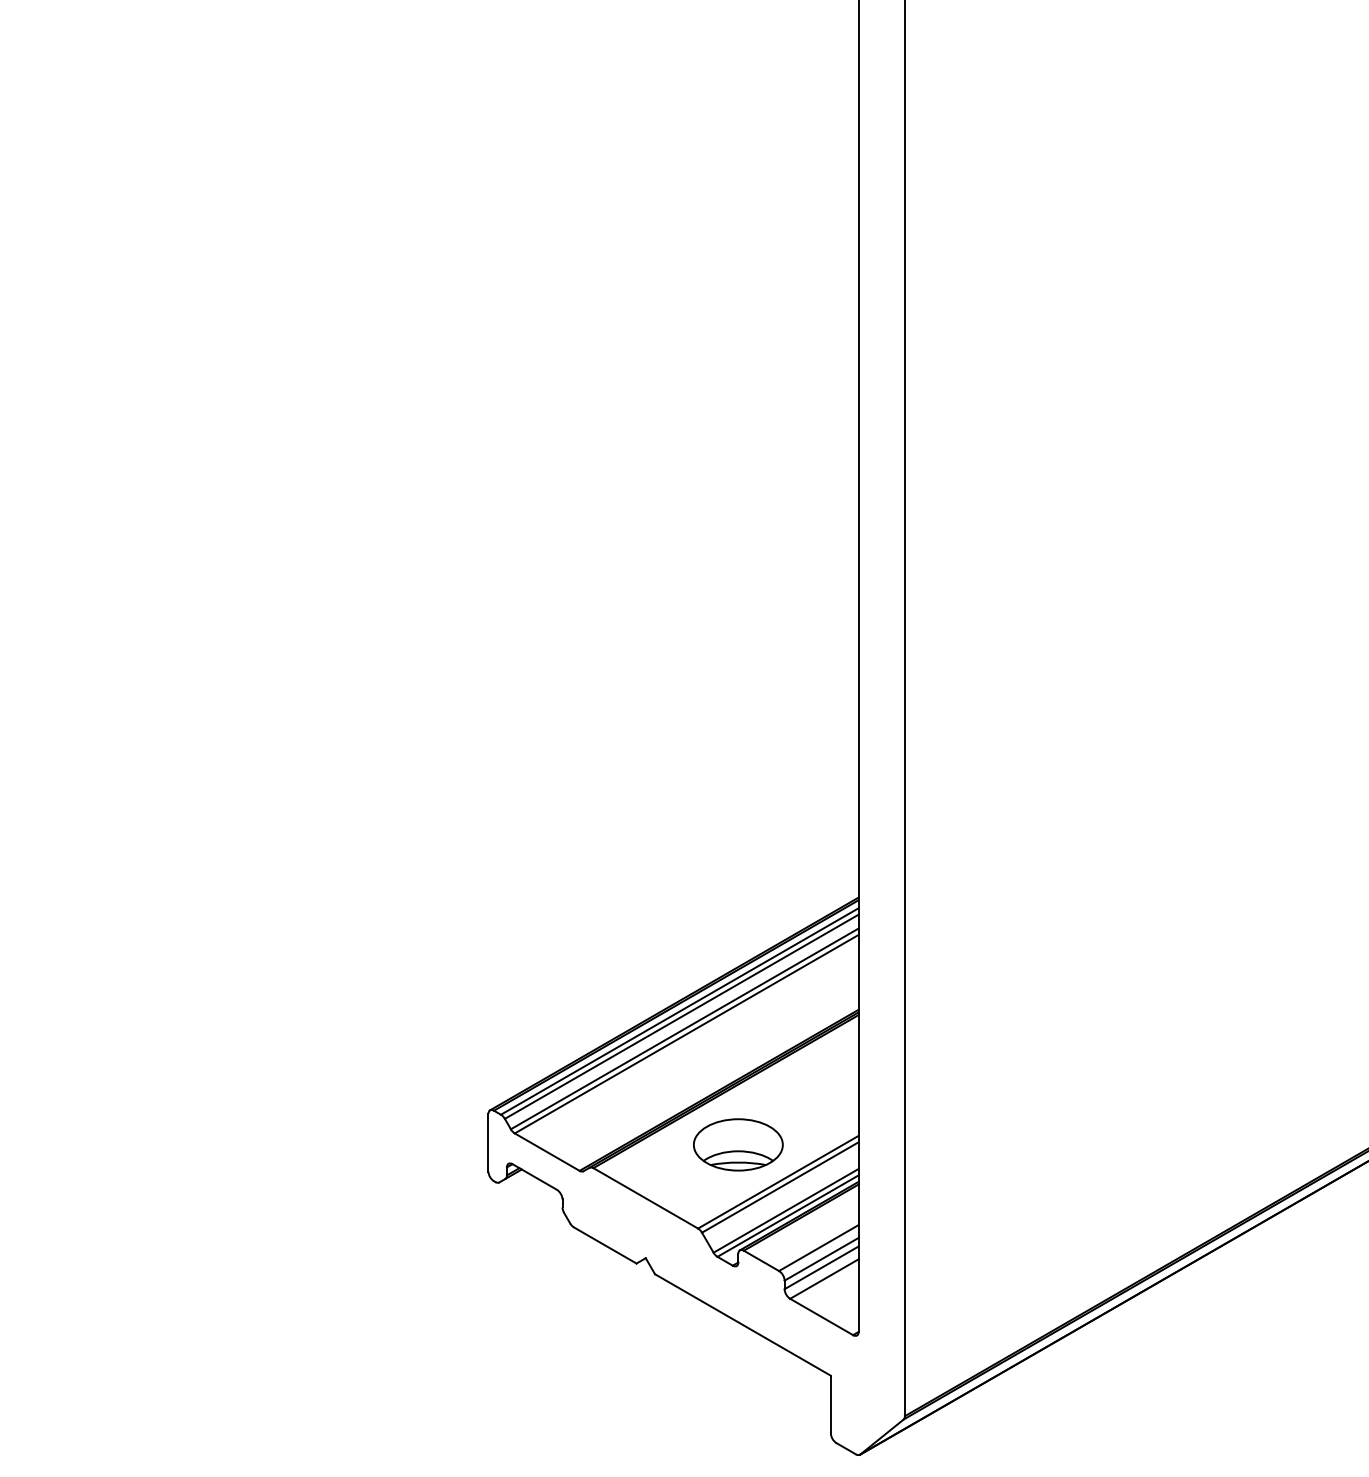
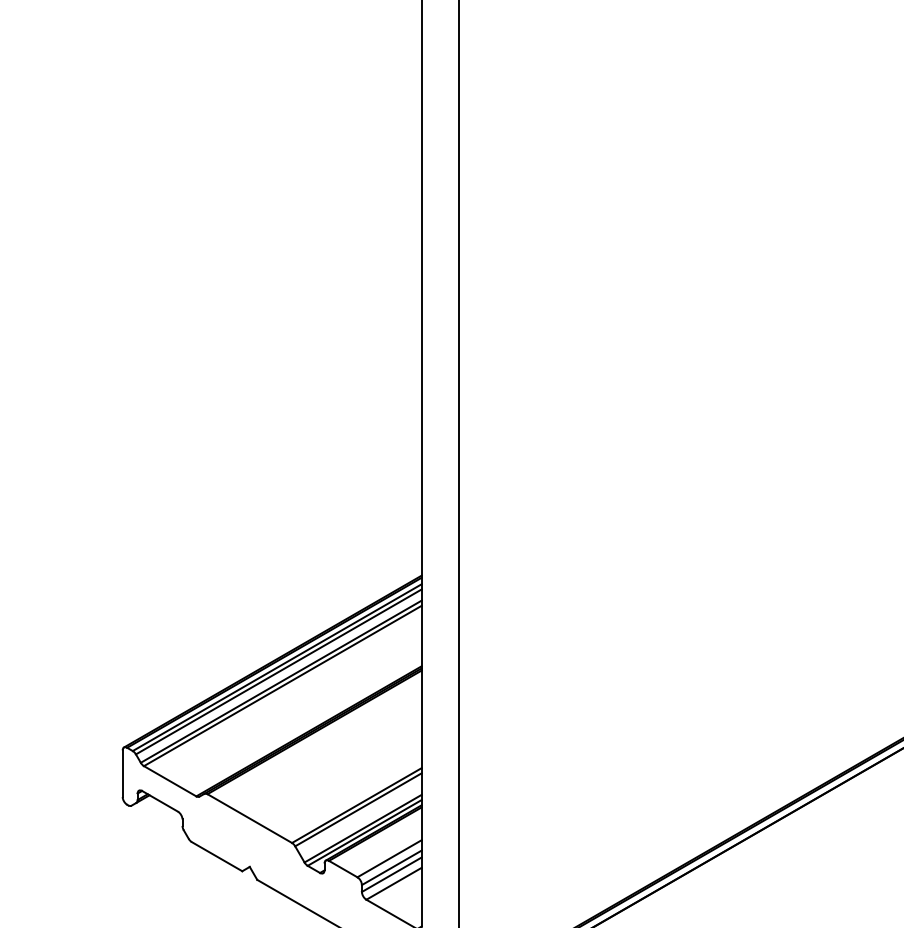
part: (738, 1144) -> (324, 775), removed

